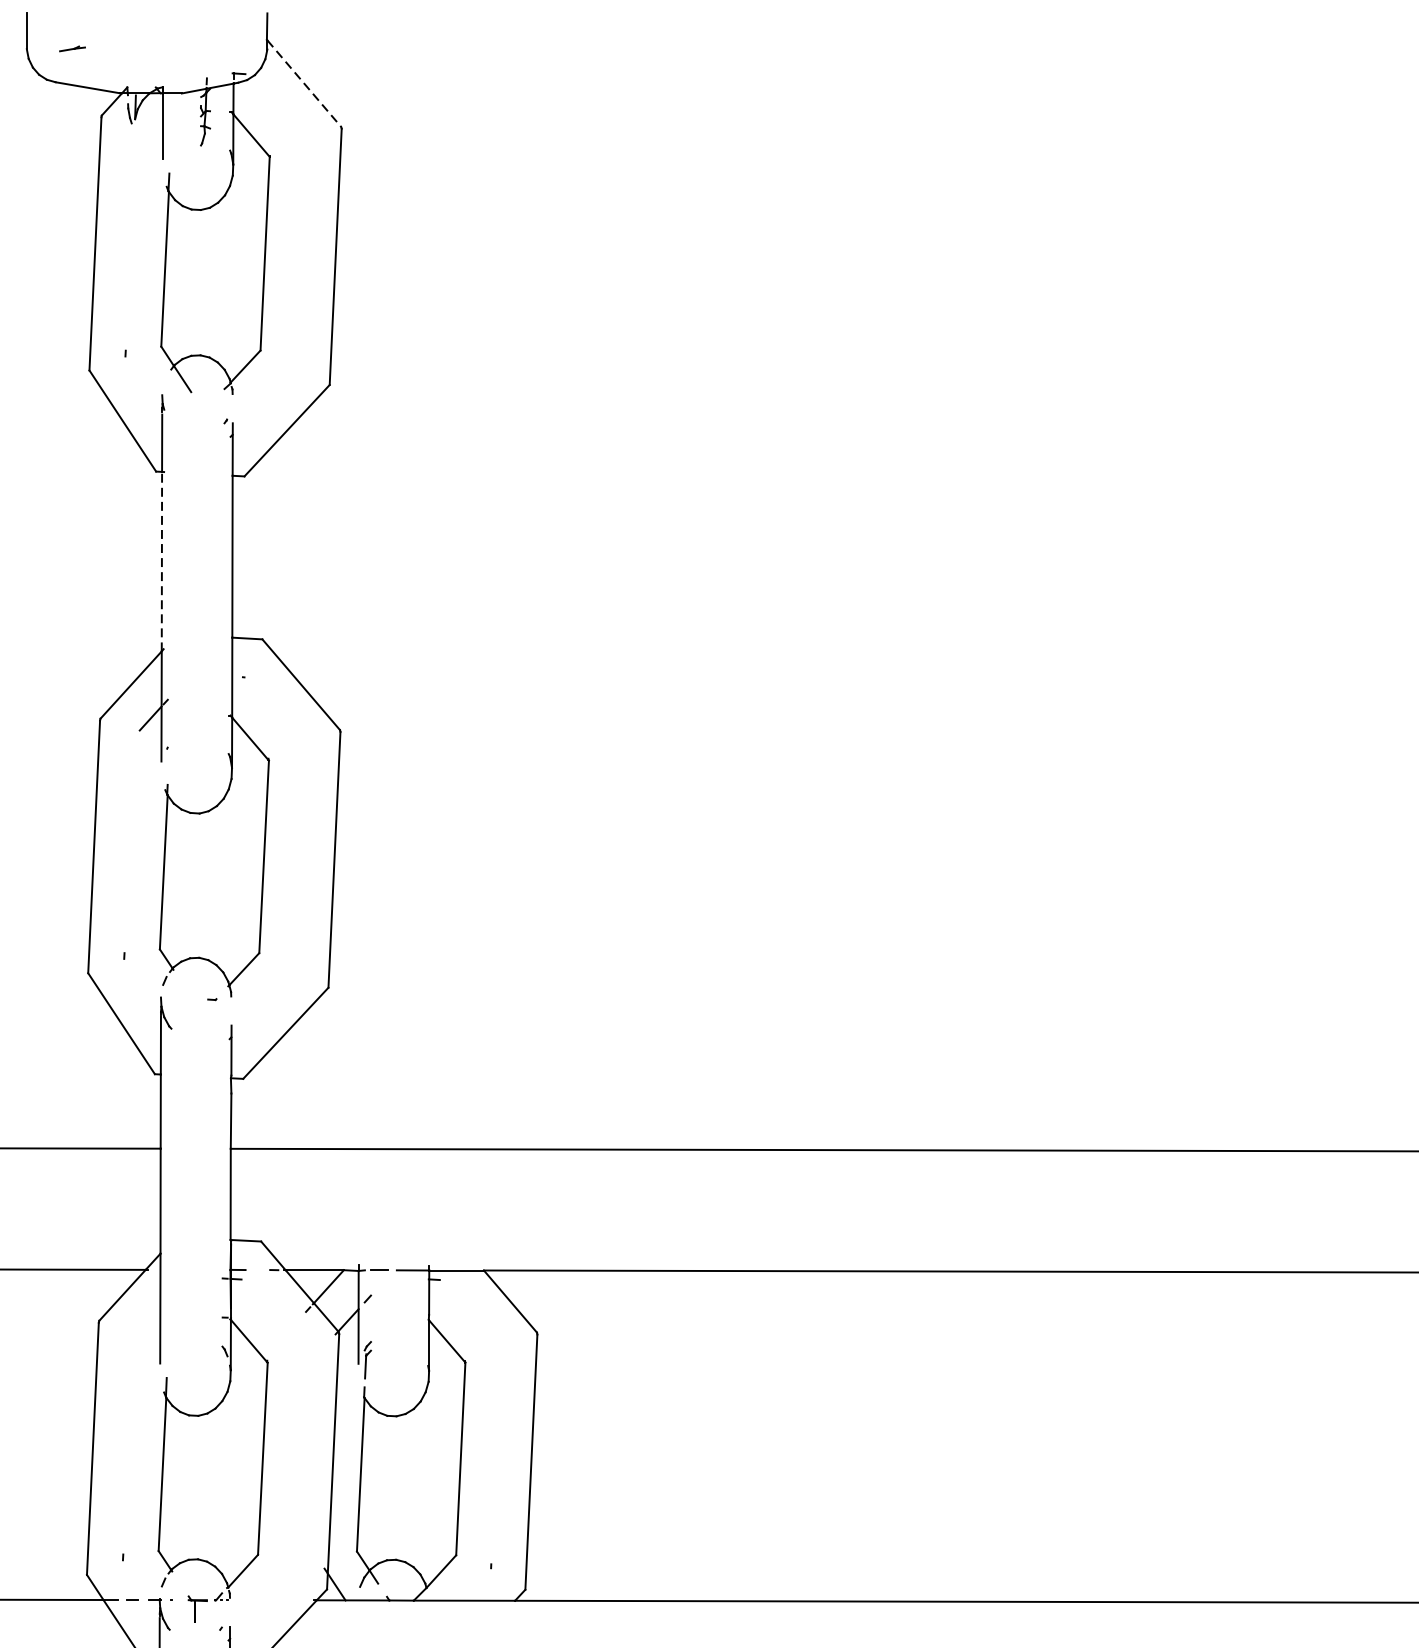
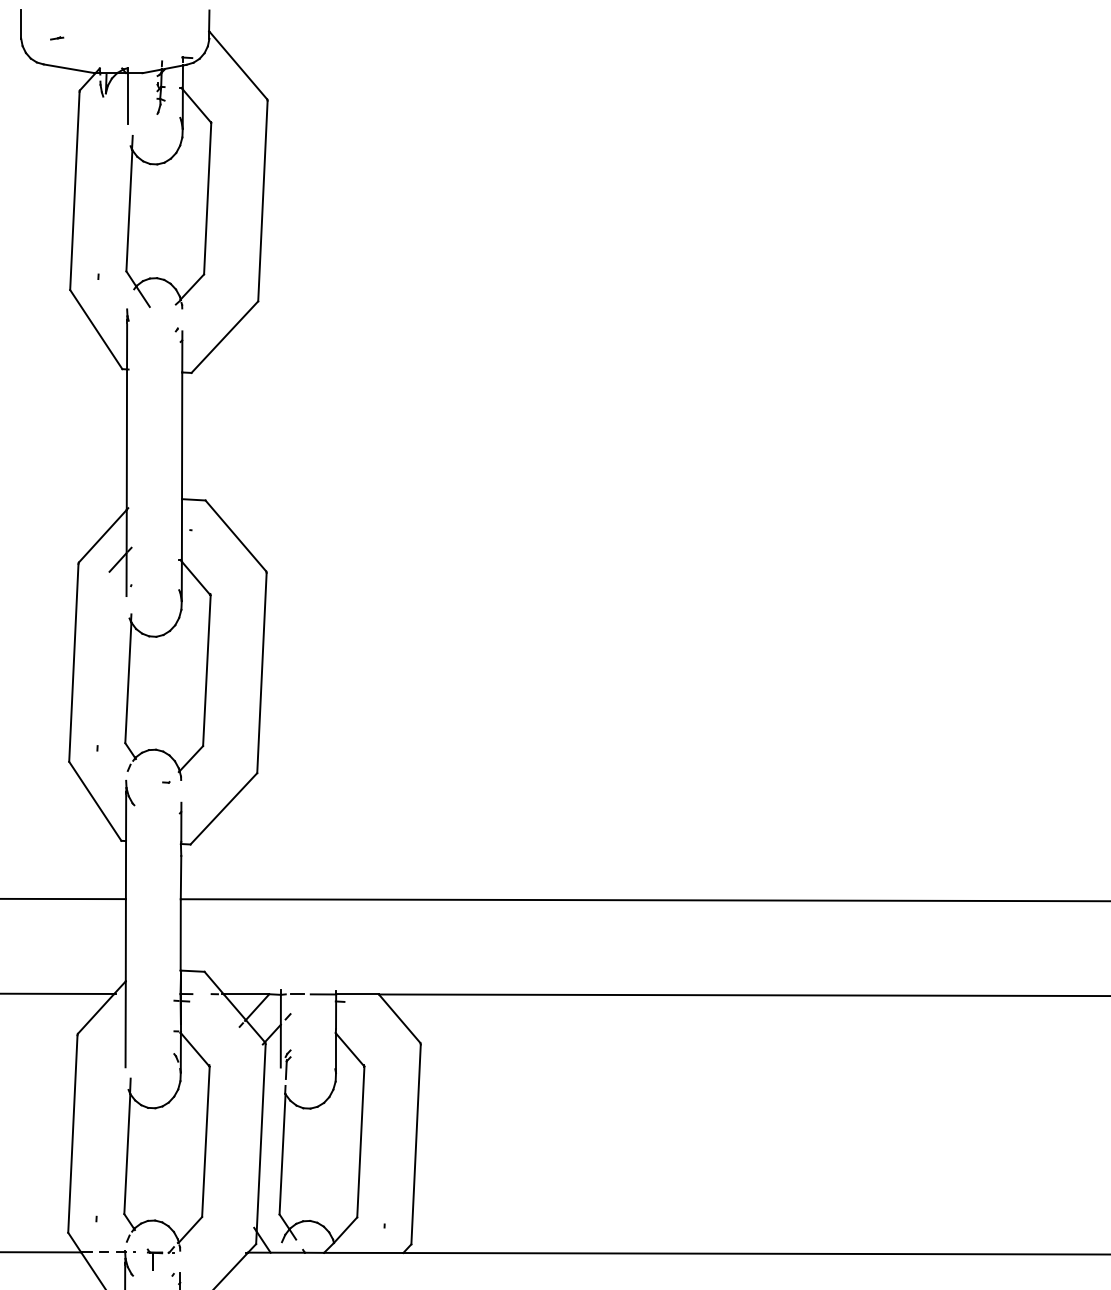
part: (73, 49) -> (57, 38), size x0.62
line: (304, 83) -> (238, 65), dashed -> solid
line: (161, 561) -> (126, 439), dashed -> solid

